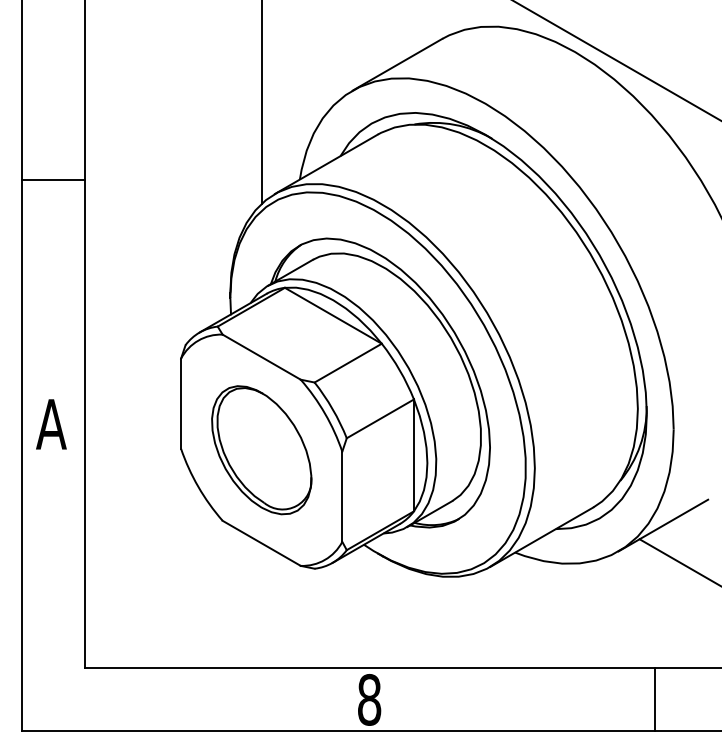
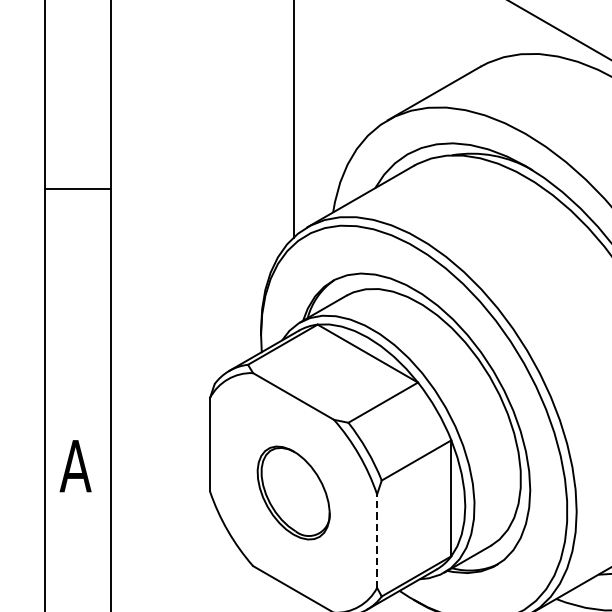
line: (53, 180) -> (77, 189), moved
part: (261, 450) -> (293, 493), size x0.7
line: (342, 496) -> (377, 540), solid -> dashed

